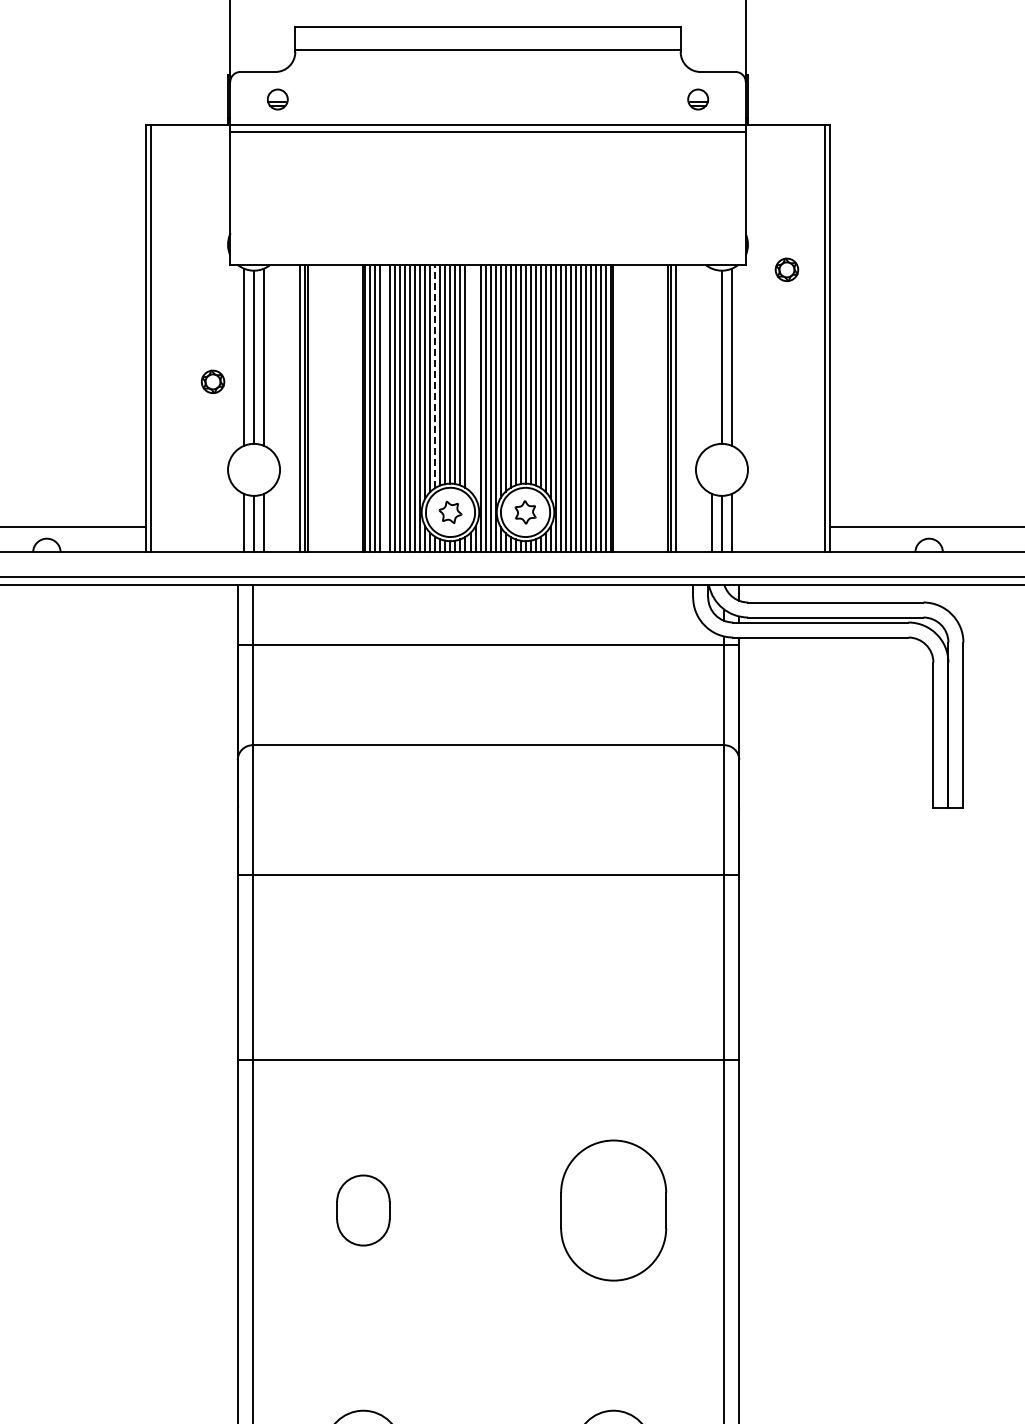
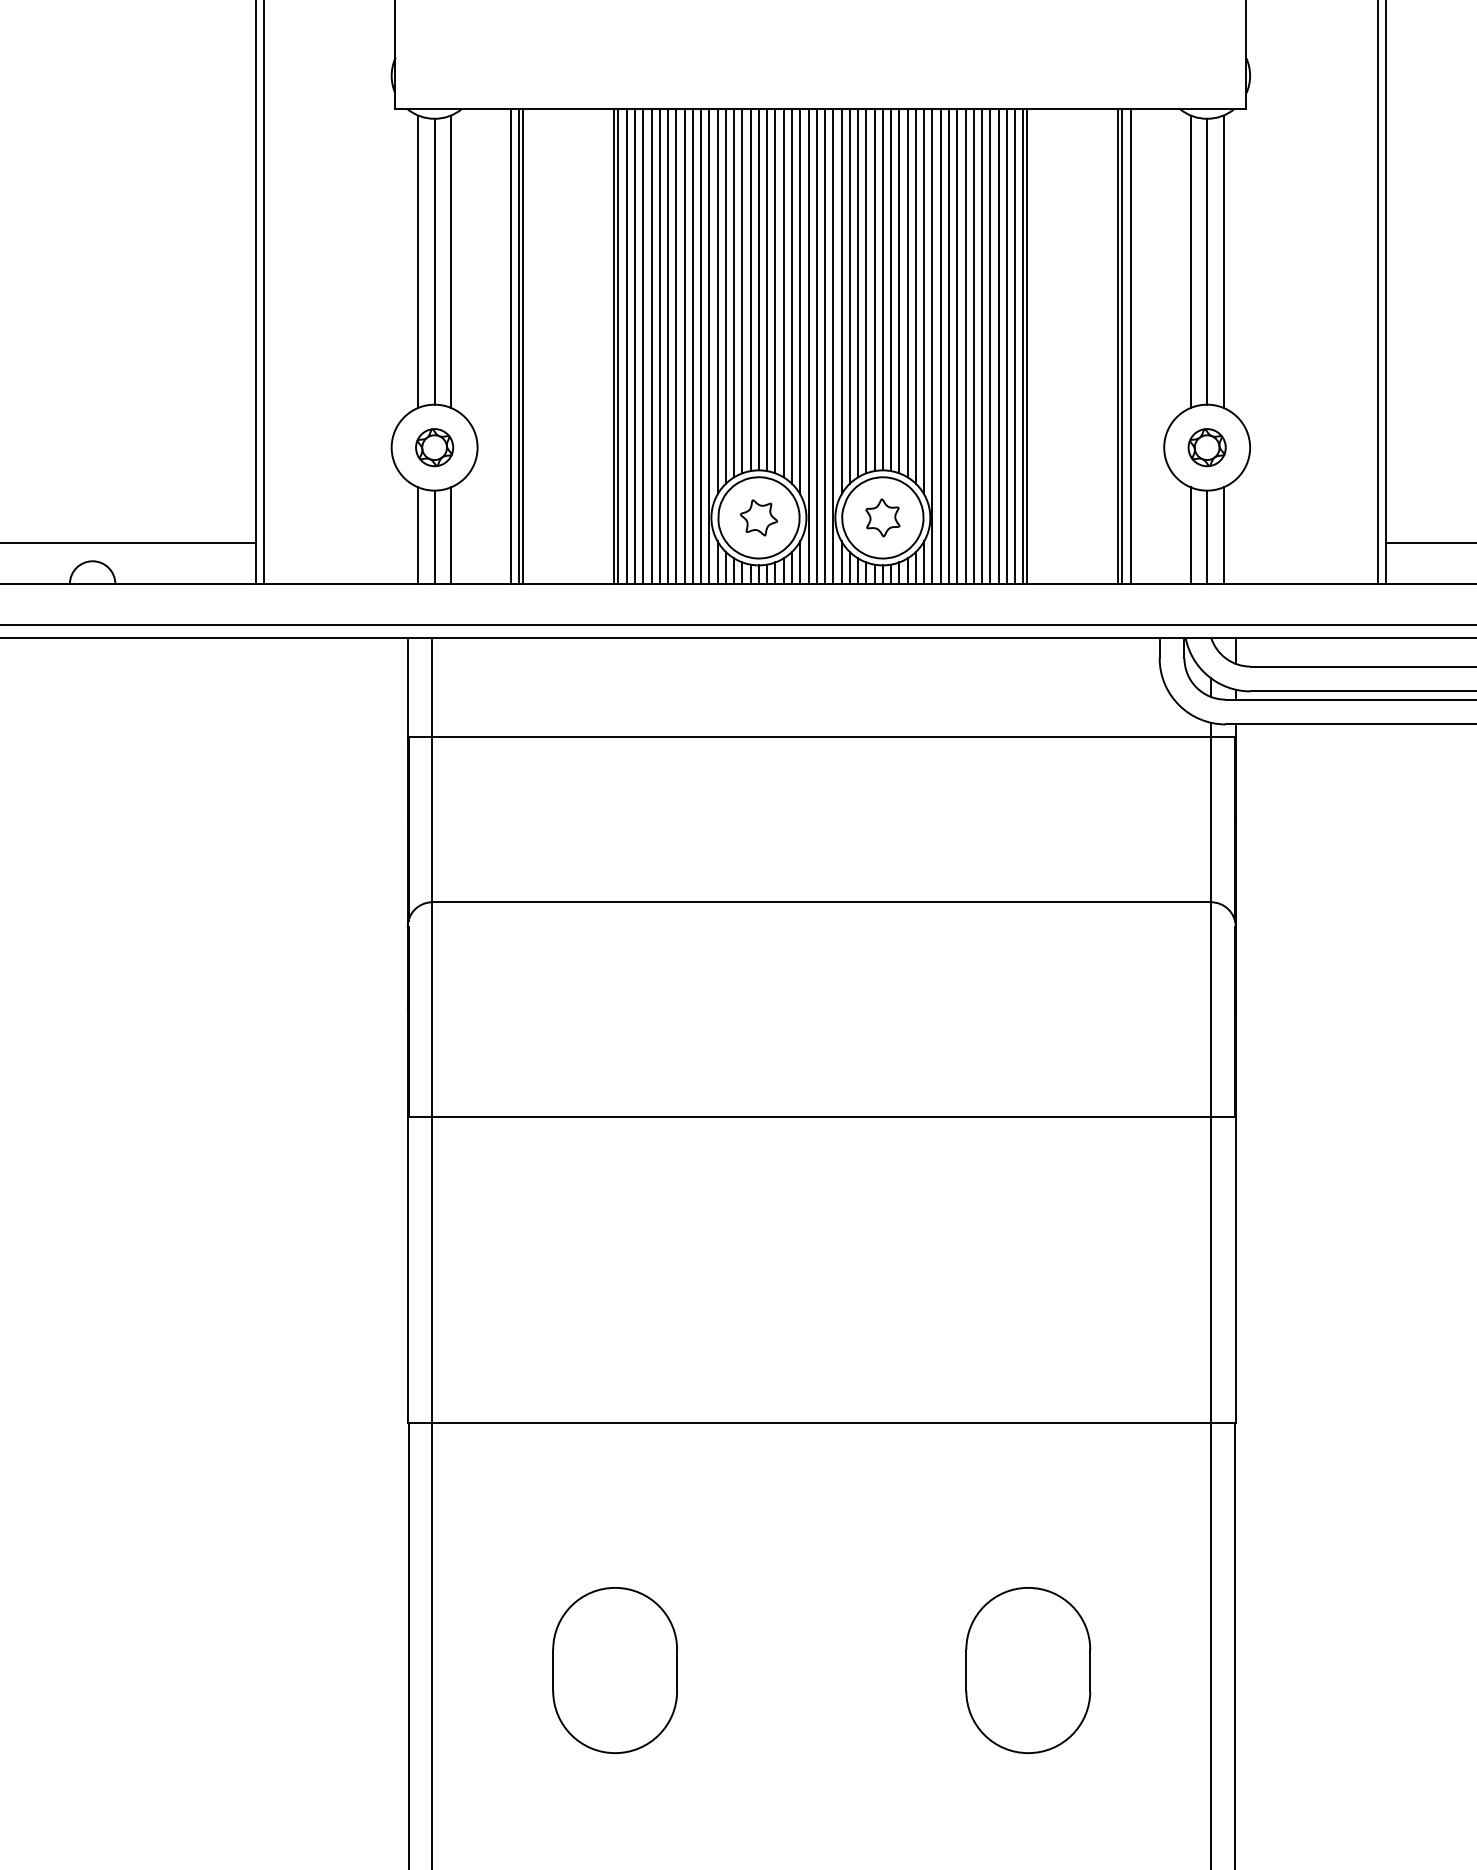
part: (786, 269) -> (1206, 447), moved
line: (711, 356) -> (1189, 260), added
line: (435, 376) -> (734, 293), dashed -> solid
line: (470, 377) -> (791, 295), added
part: (212, 381) -> (433, 447), moved
line: (475, 381) -> (800, 301), added
line: (385, 408) -> (651, 346), added
part: (363, 1210) -> (615, 1670), size x1.43
part: (613, 1210) -> (1028, 1670), size x0.71

